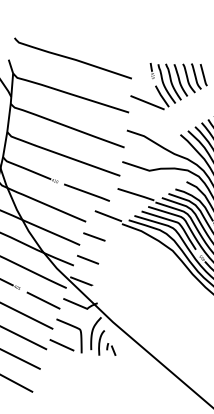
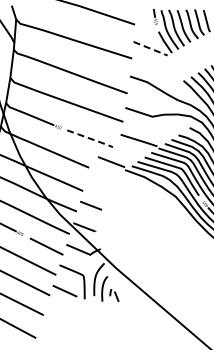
line: (148, 102) -> (151, 48), solid -> dashed
line: (87, 193) -> (90, 139), solid -> dashed
line: (94, 236) -> (97, 182), removed

